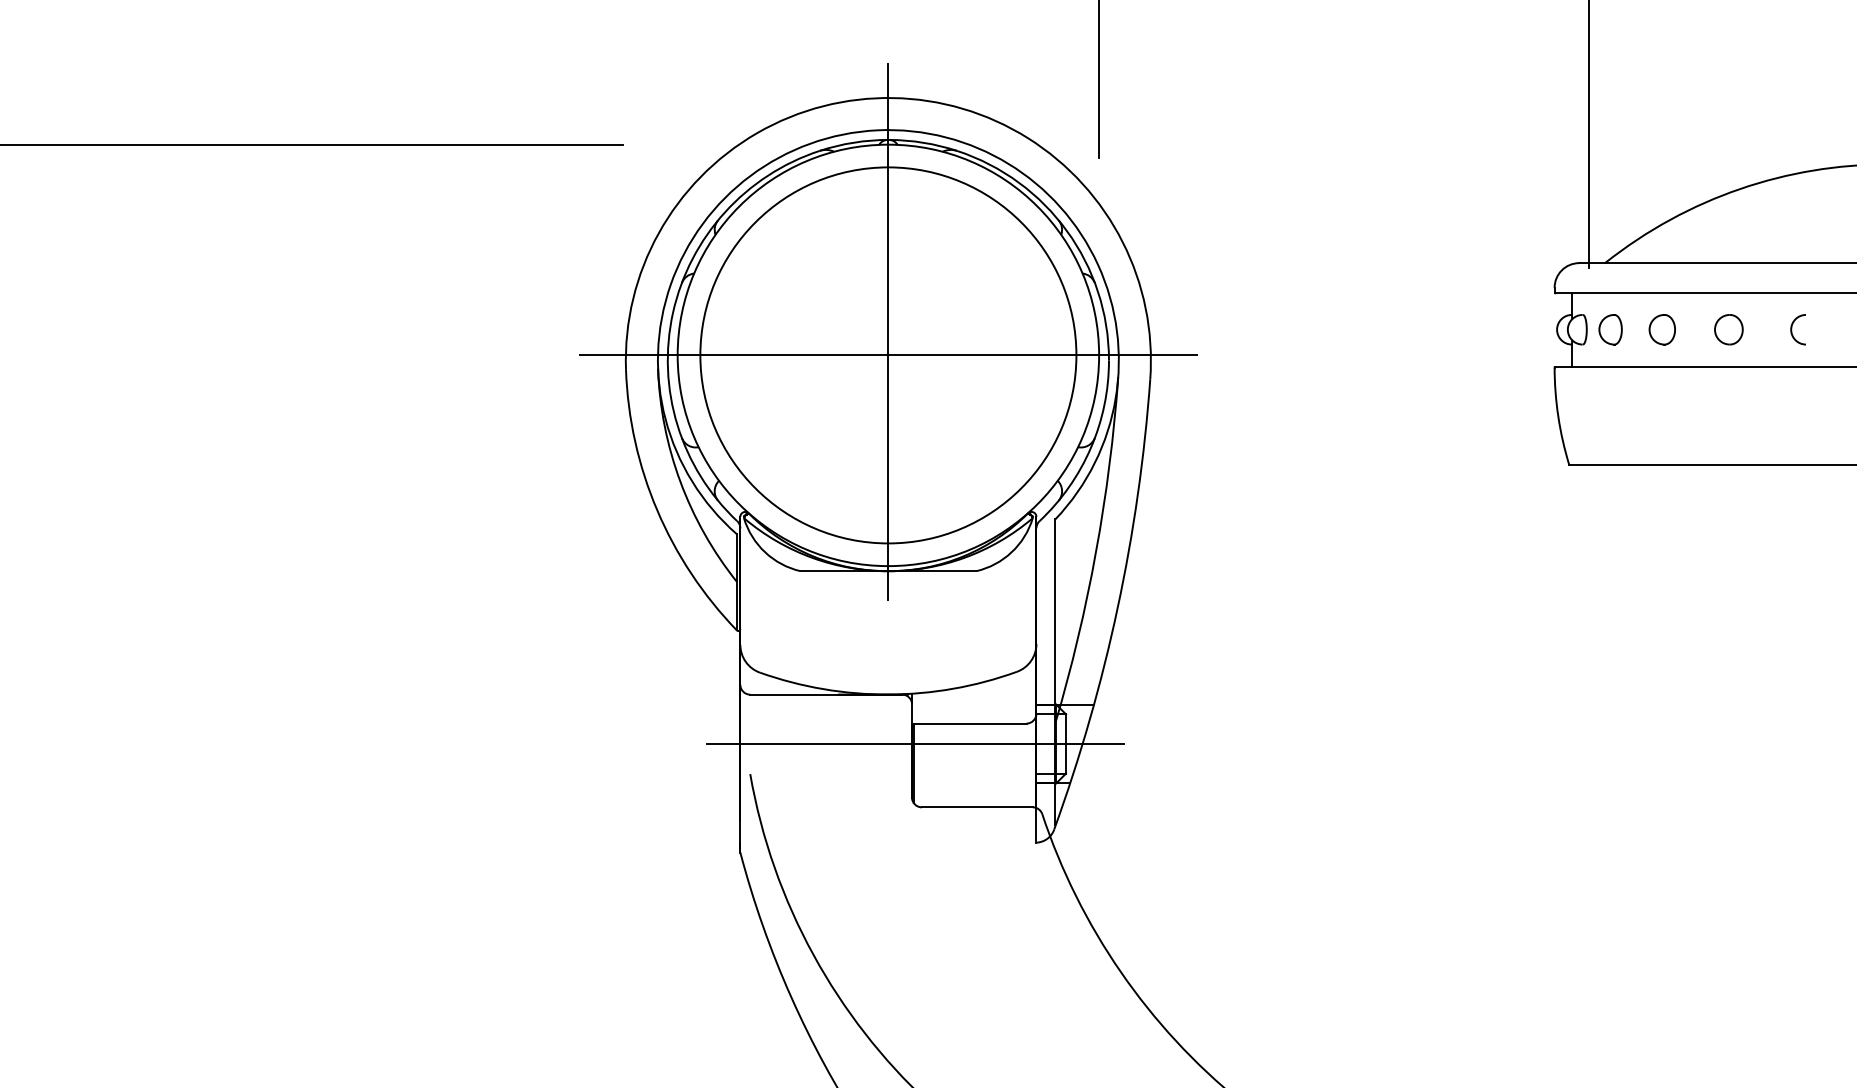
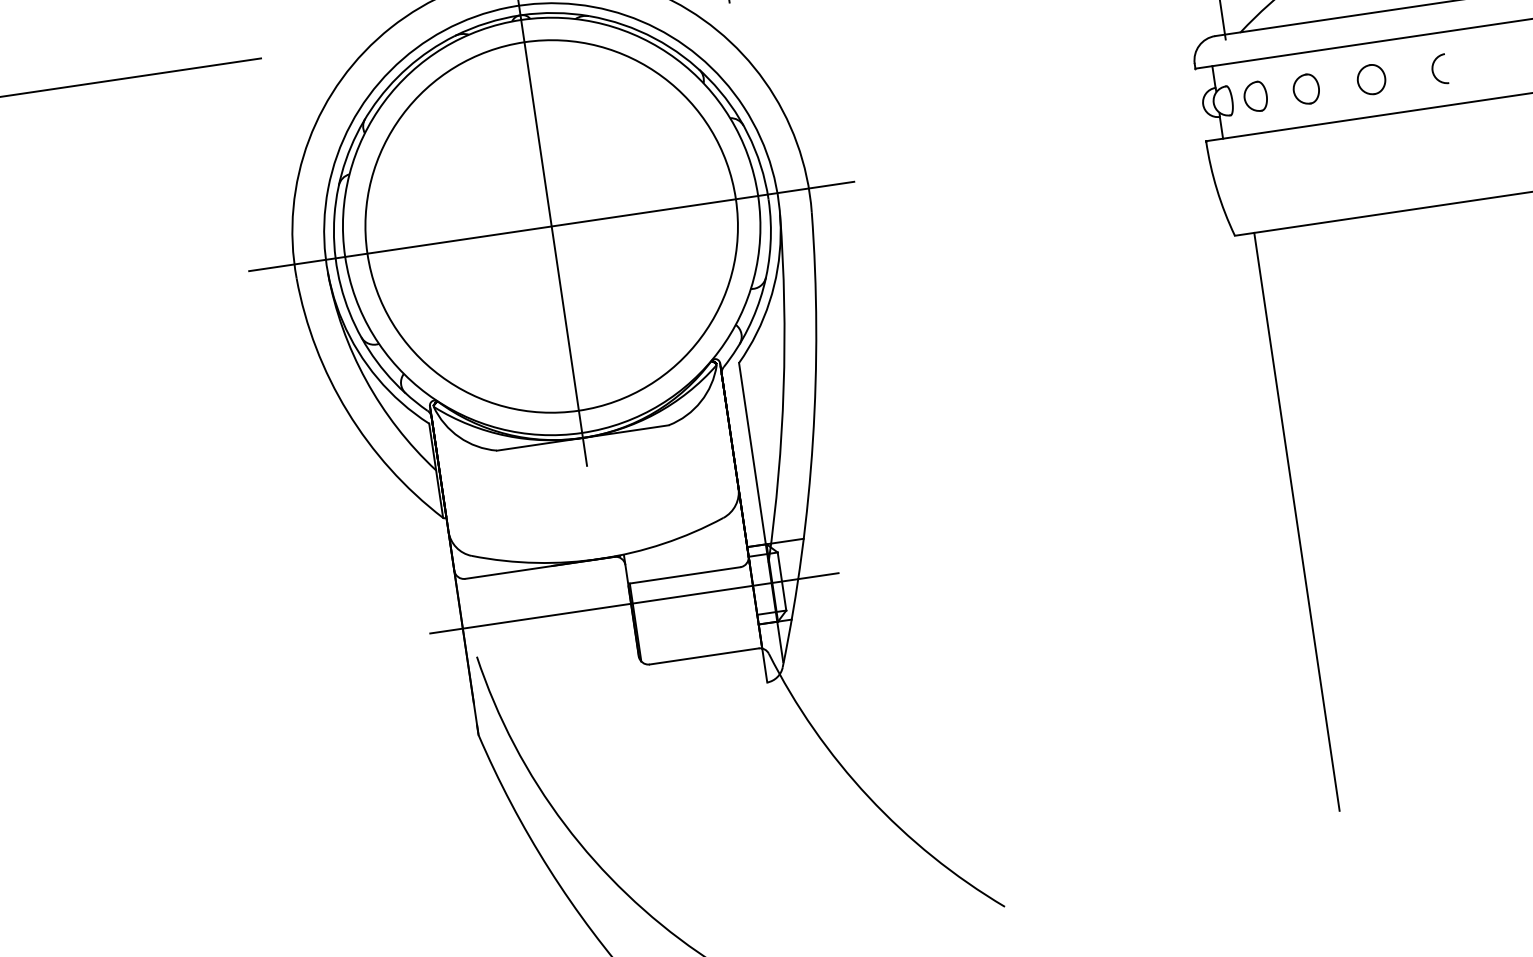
line: (1589, 760) -> (1297, 521), added

